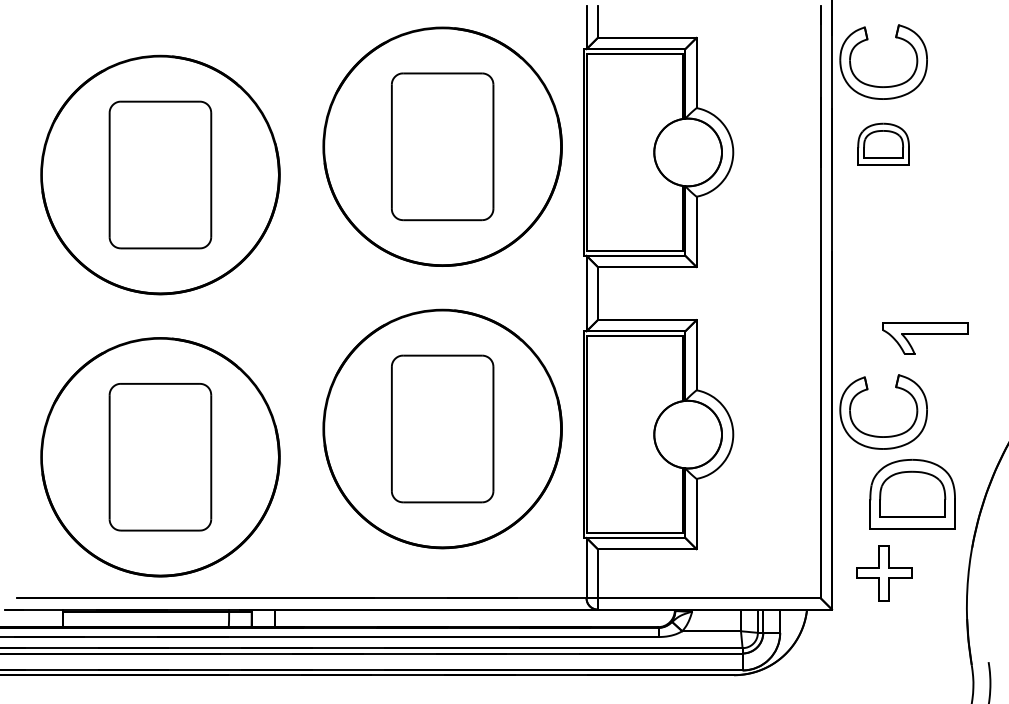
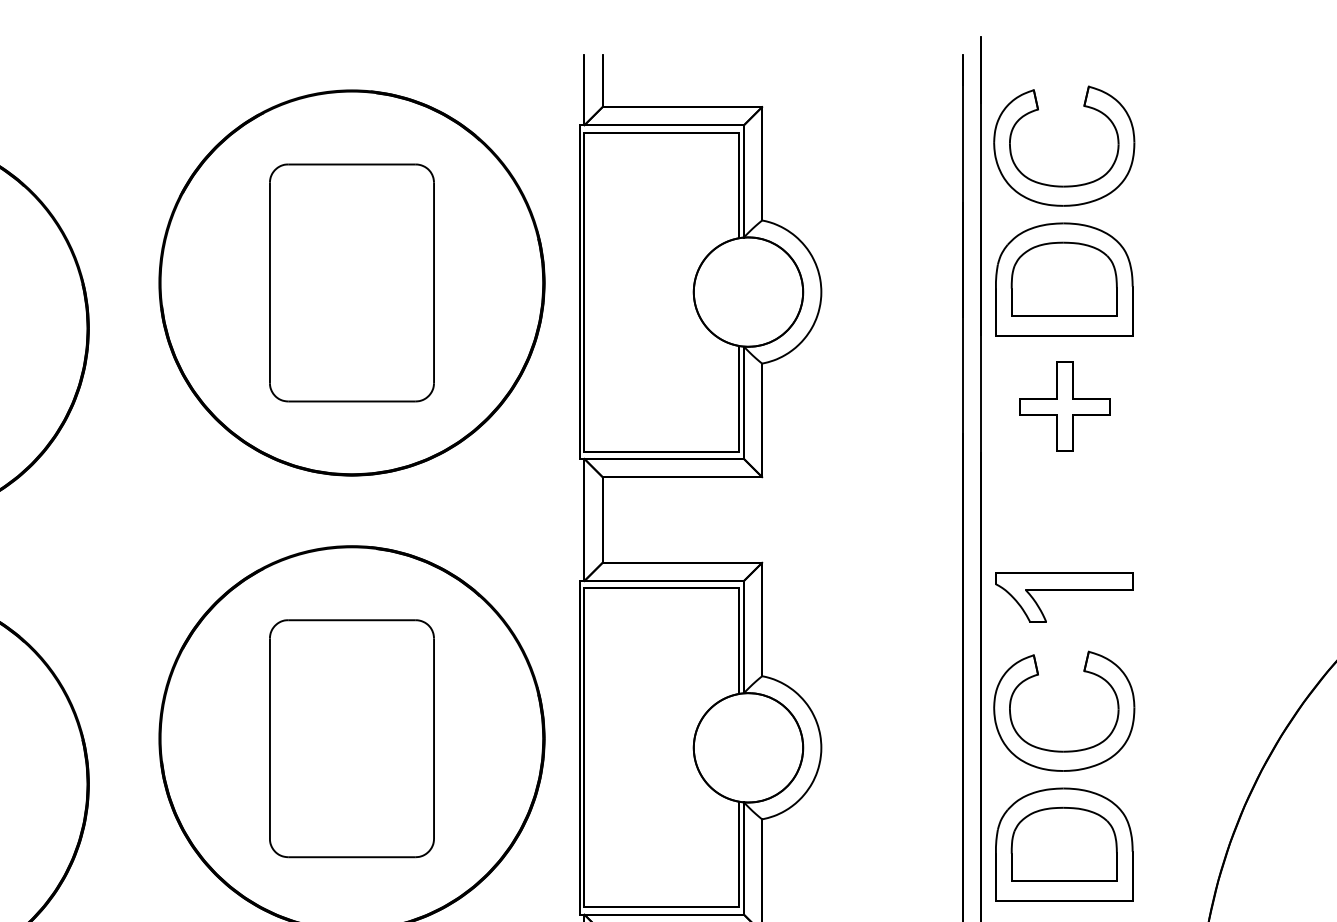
part: (883, 144) -> (1063, 279), size x1.67
part: (884, 223) -> (1065, 406), added
part: (925, 338) -> (1063, 597), moved
part: (912, 494) -> (1063, 844), moved

